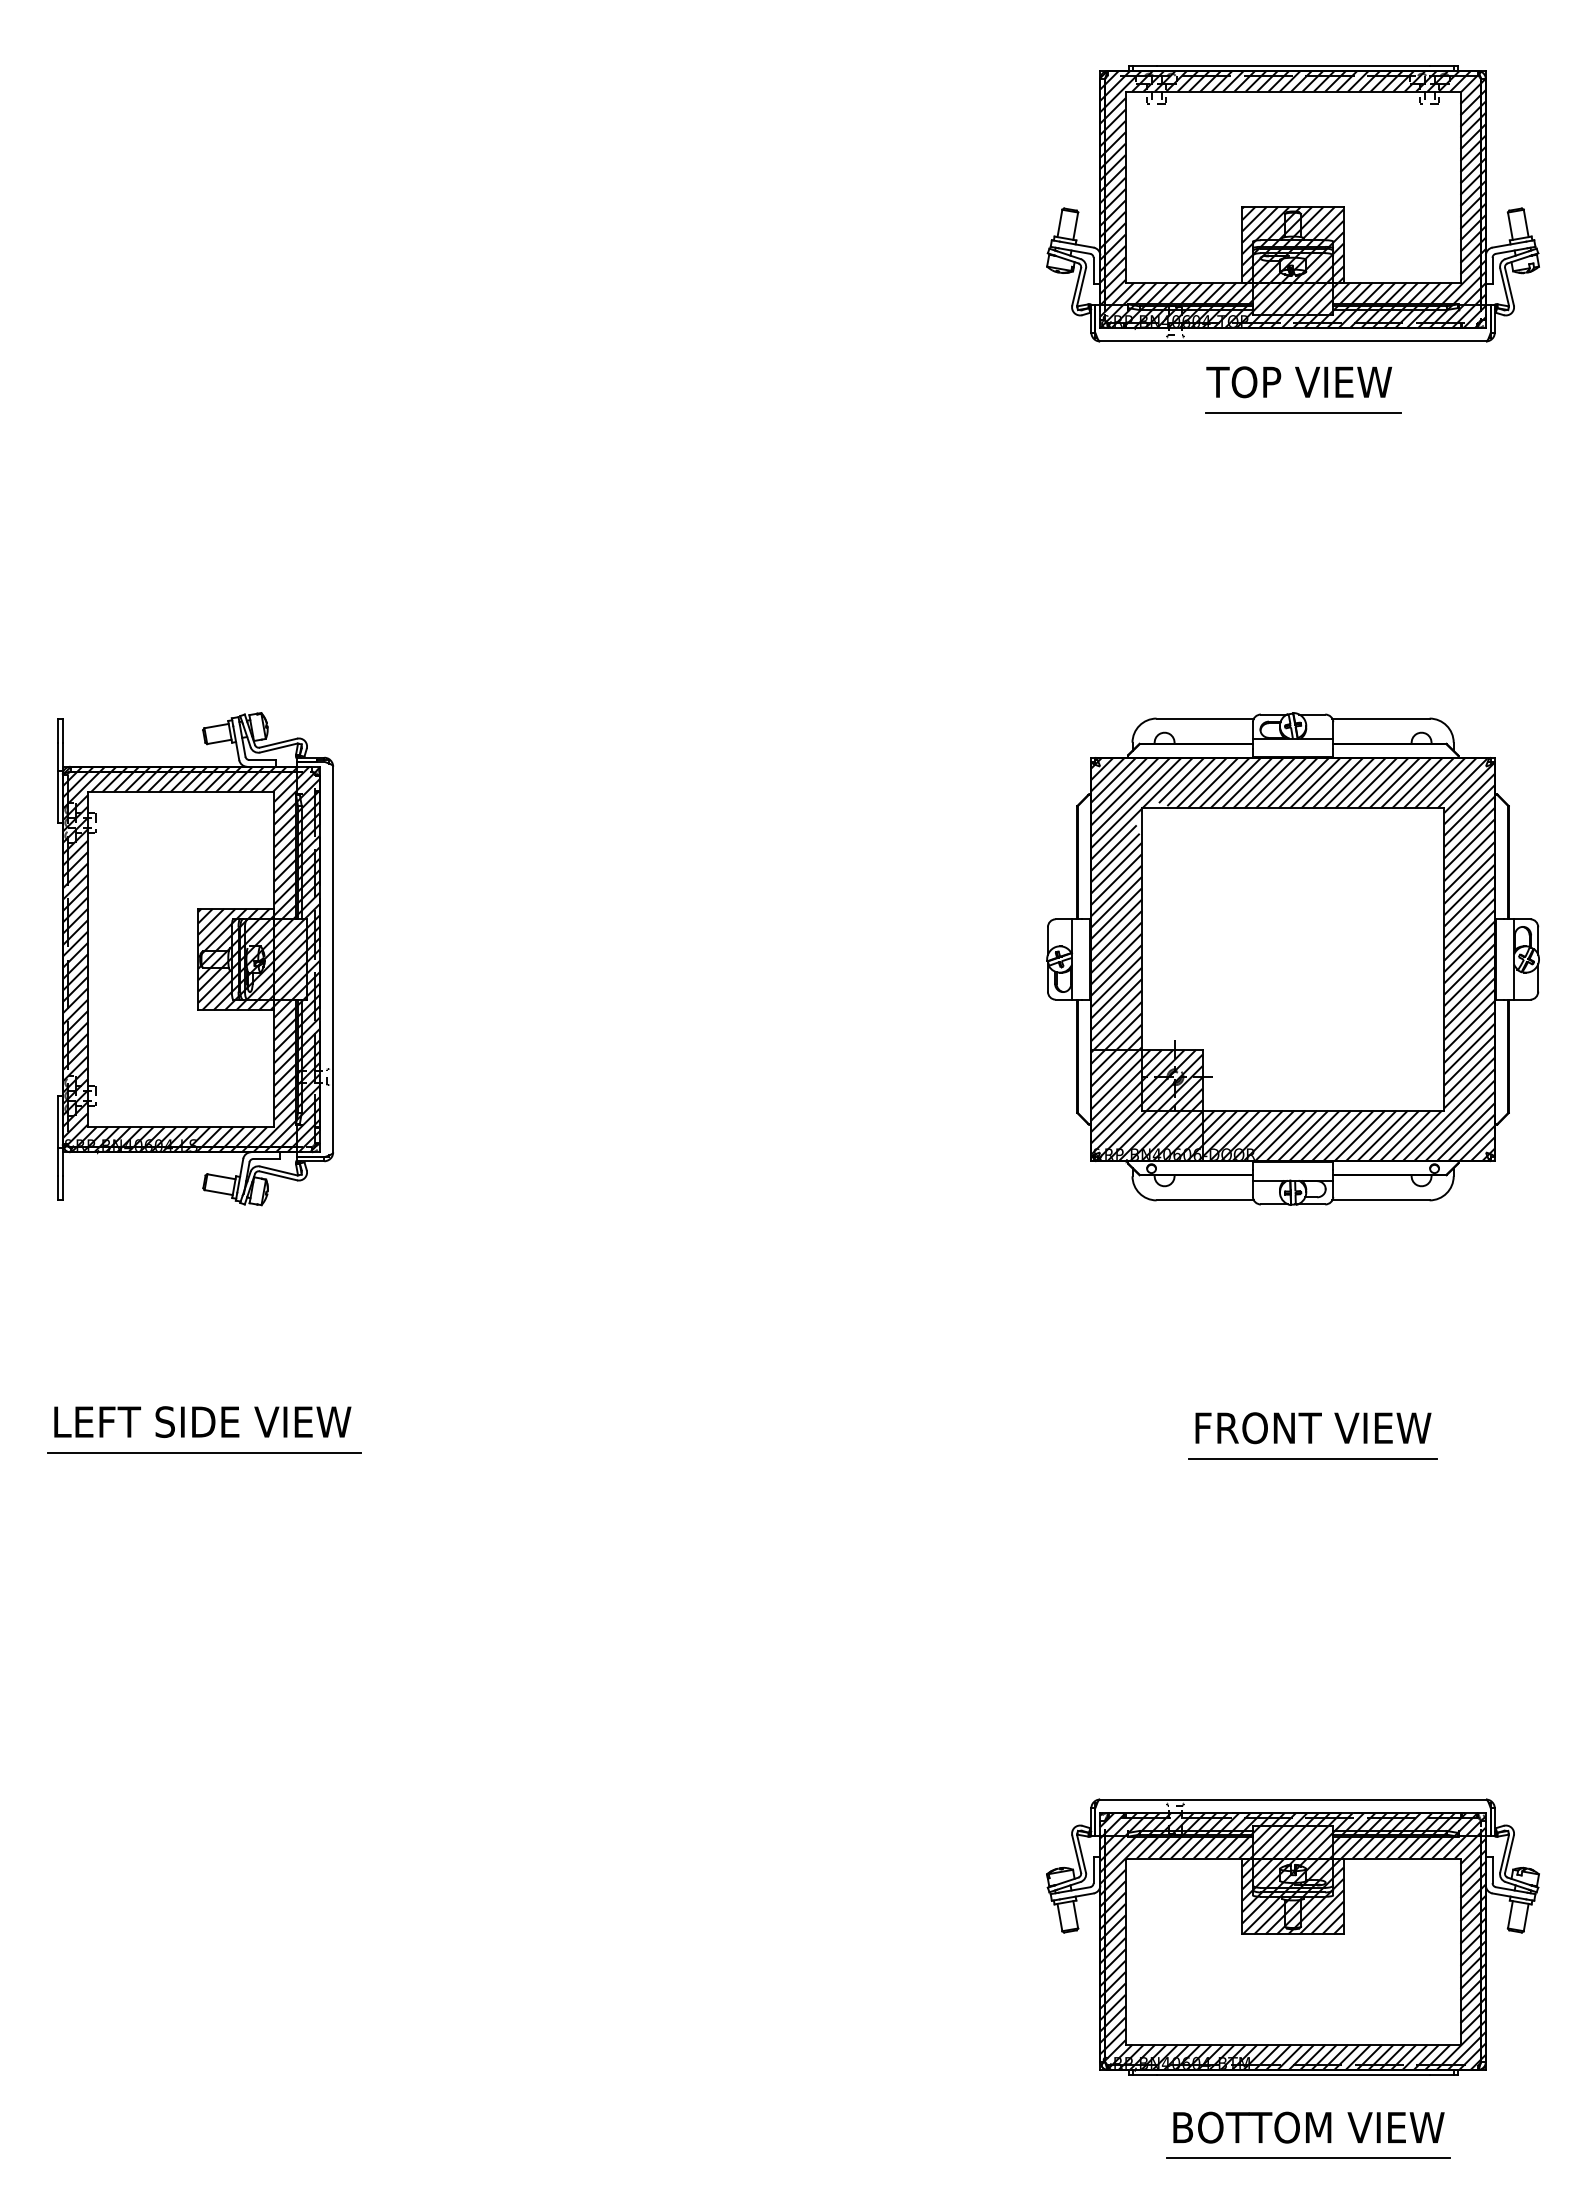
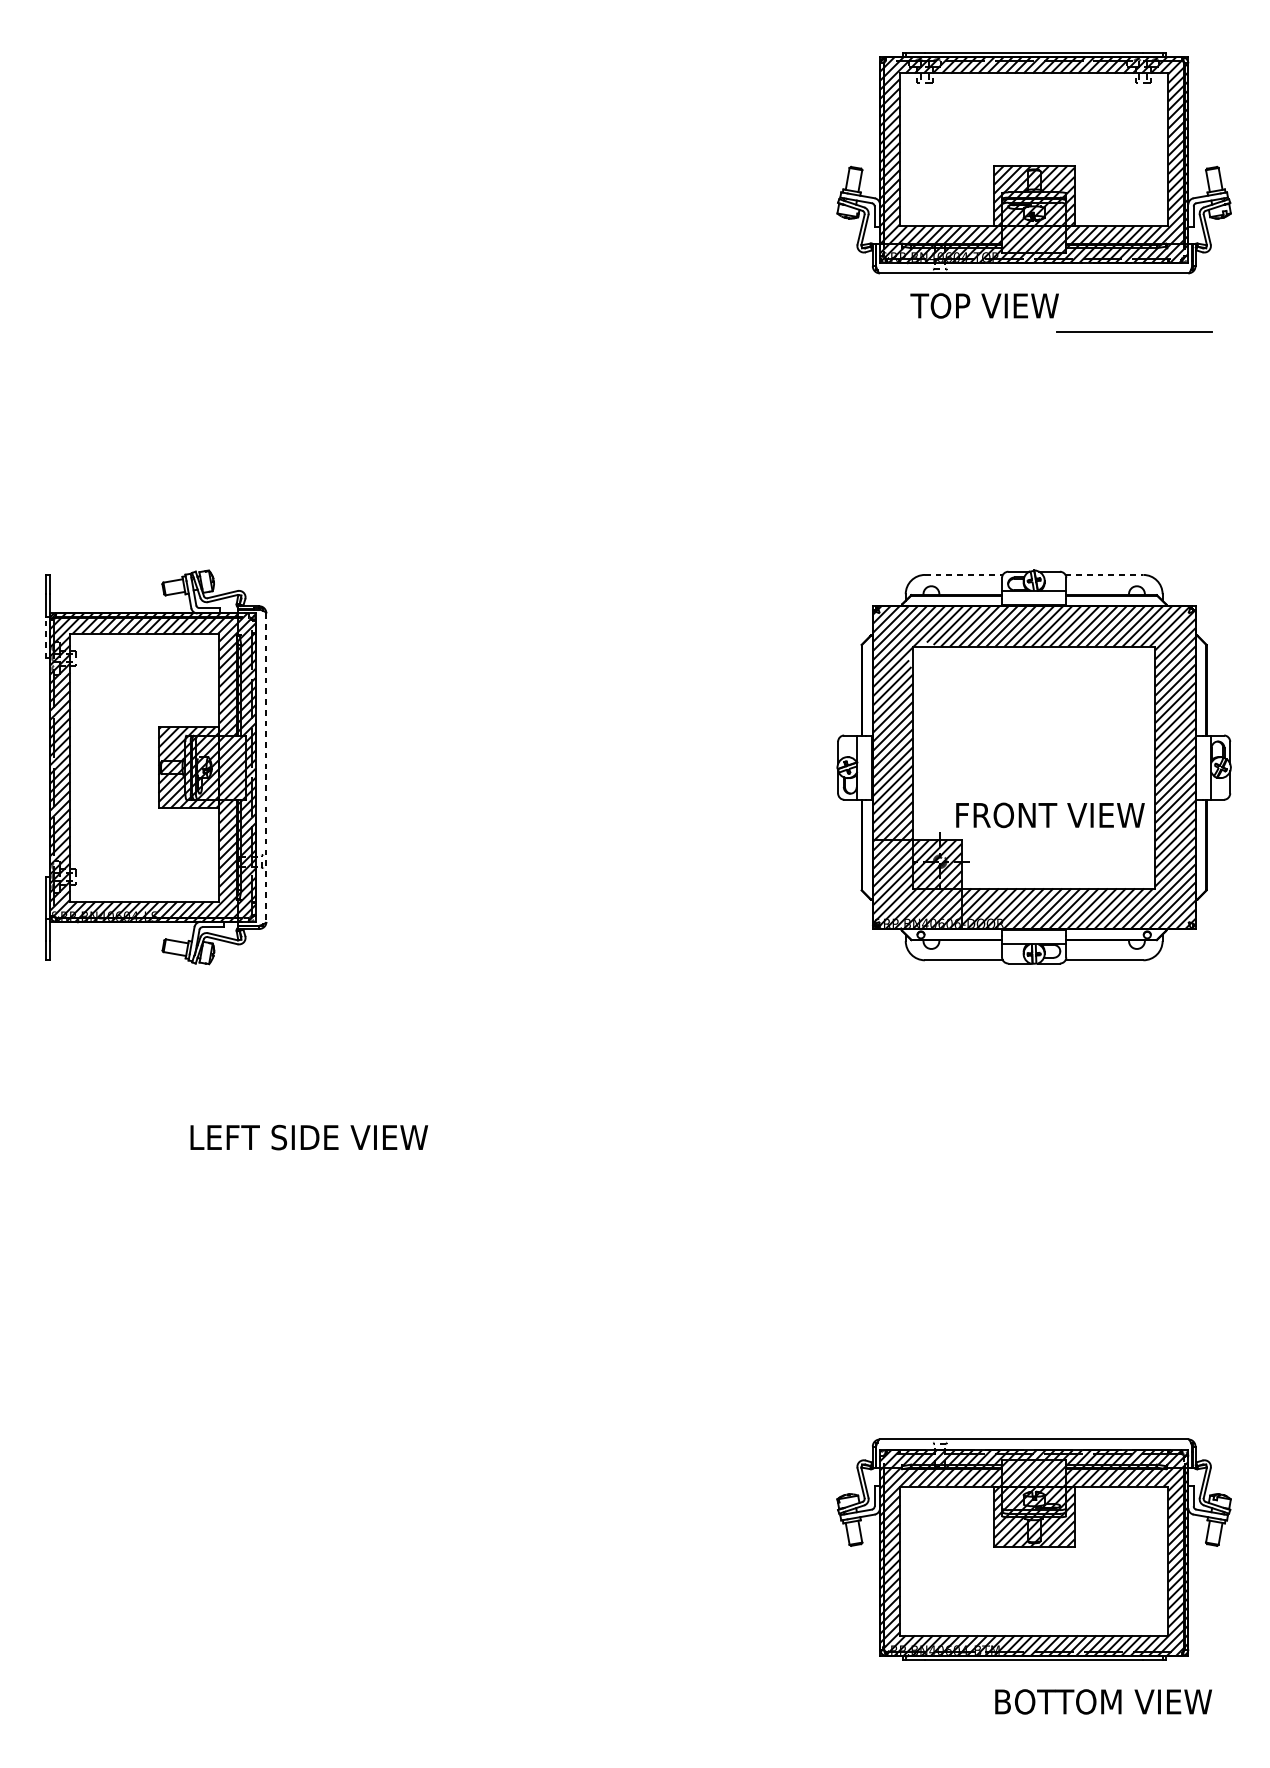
text: (1299, 382) -> (984, 306), moved
line: (1303, 412) -> (1134, 331), moved
line: (1205, 718) -> (964, 574), solid -> dashed
line: (1380, 718) -> (1104, 574), solid -> dashed
line: (57, 796) -> (45, 637), solid -> dashed
line: (333, 959) -> (266, 767), solid -> dashed
text: (202, 1421) -> (309, 1137), moved
text: (1313, 1428) -> (1050, 815), moved
line: (203, 1452) -> (162, 1161), removed
line: (1312, 1458) -> (1049, 1166), removed
text: (1308, 2127) -> (1103, 1701), moved
line: (1308, 2158) -> (1046, 1726), removed

